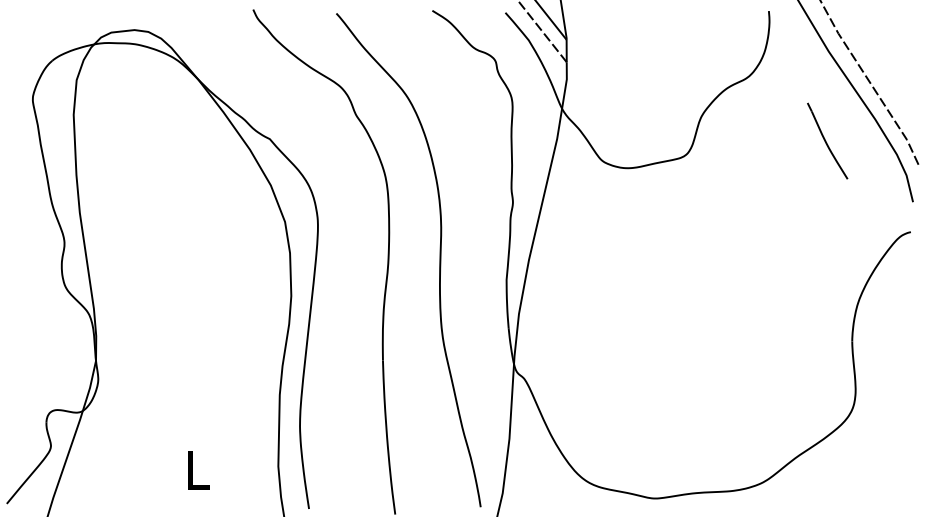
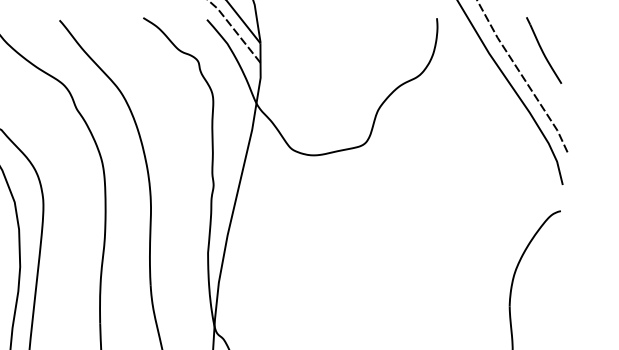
part: (827, 140) -> (543, 50), moved

